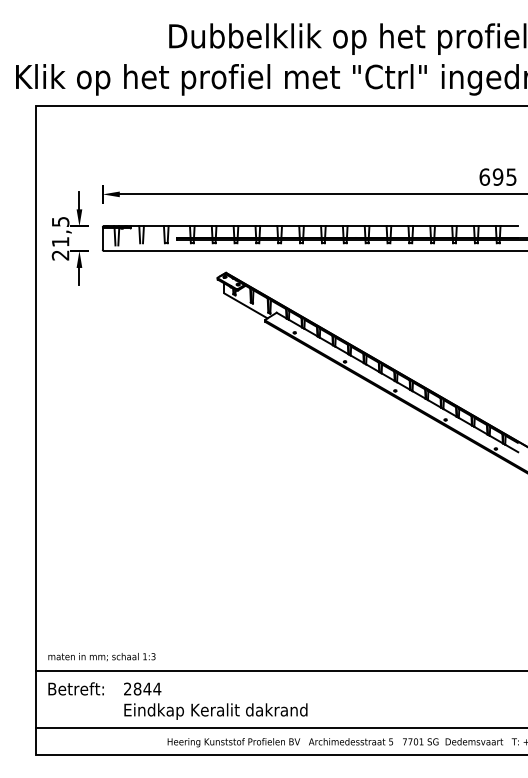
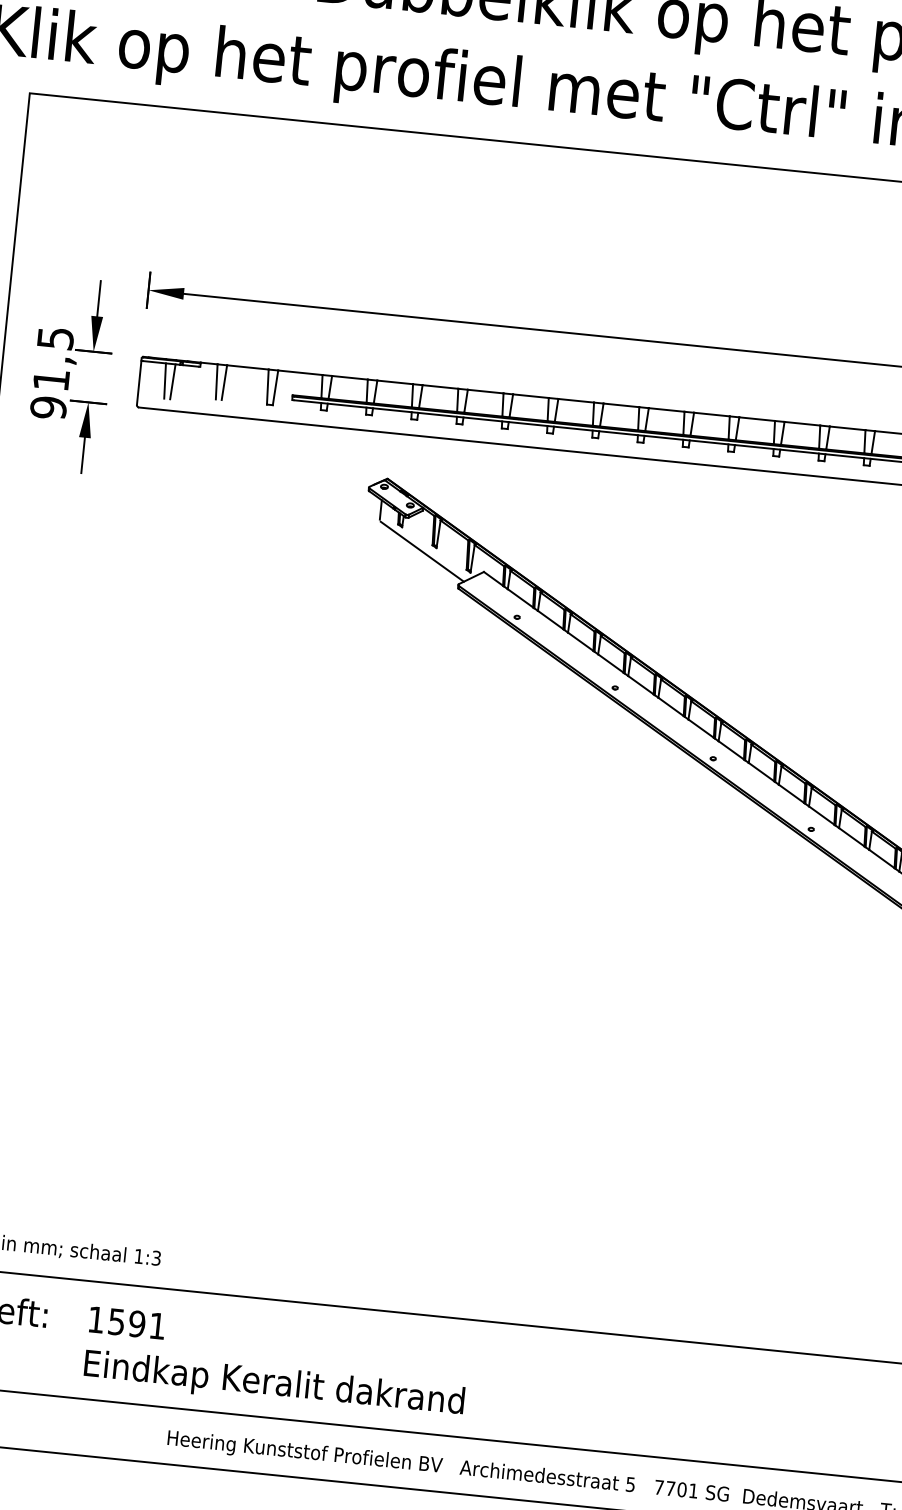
text: (60, 255) -> (48, 407), 21,5 -> 91,5
text: (142, 688) -> (127, 1321), 2844 -> 1591

